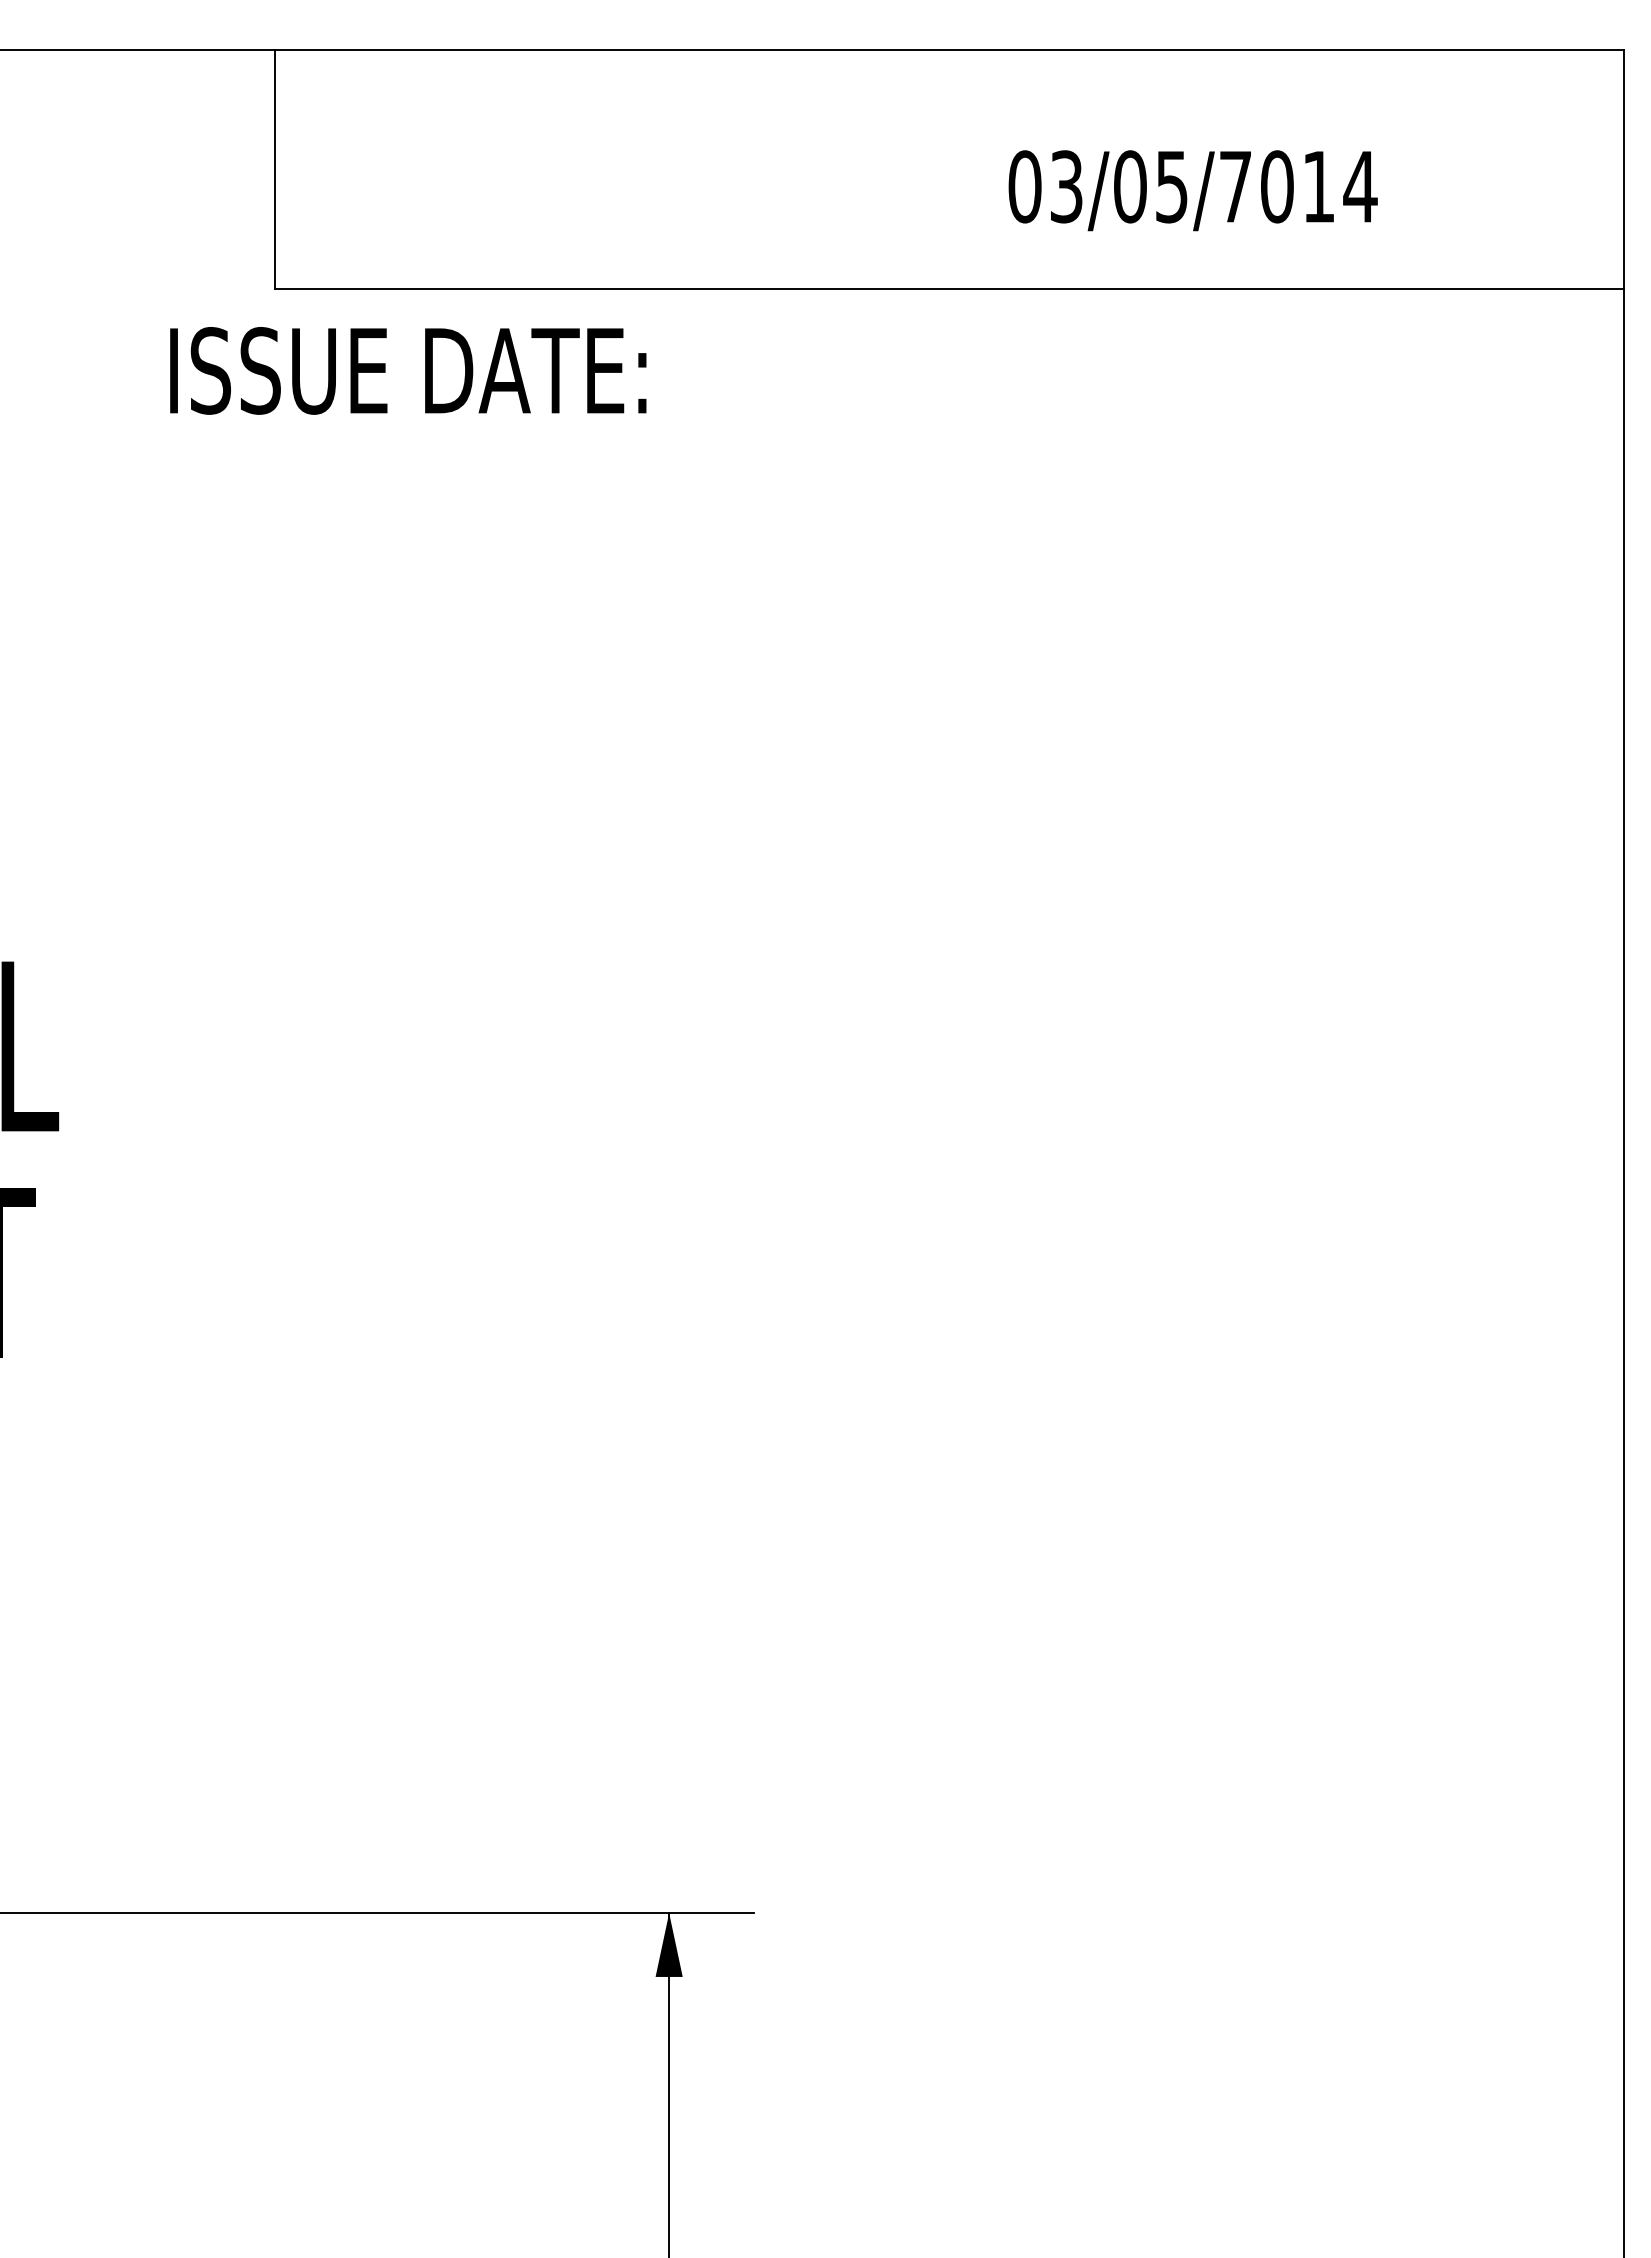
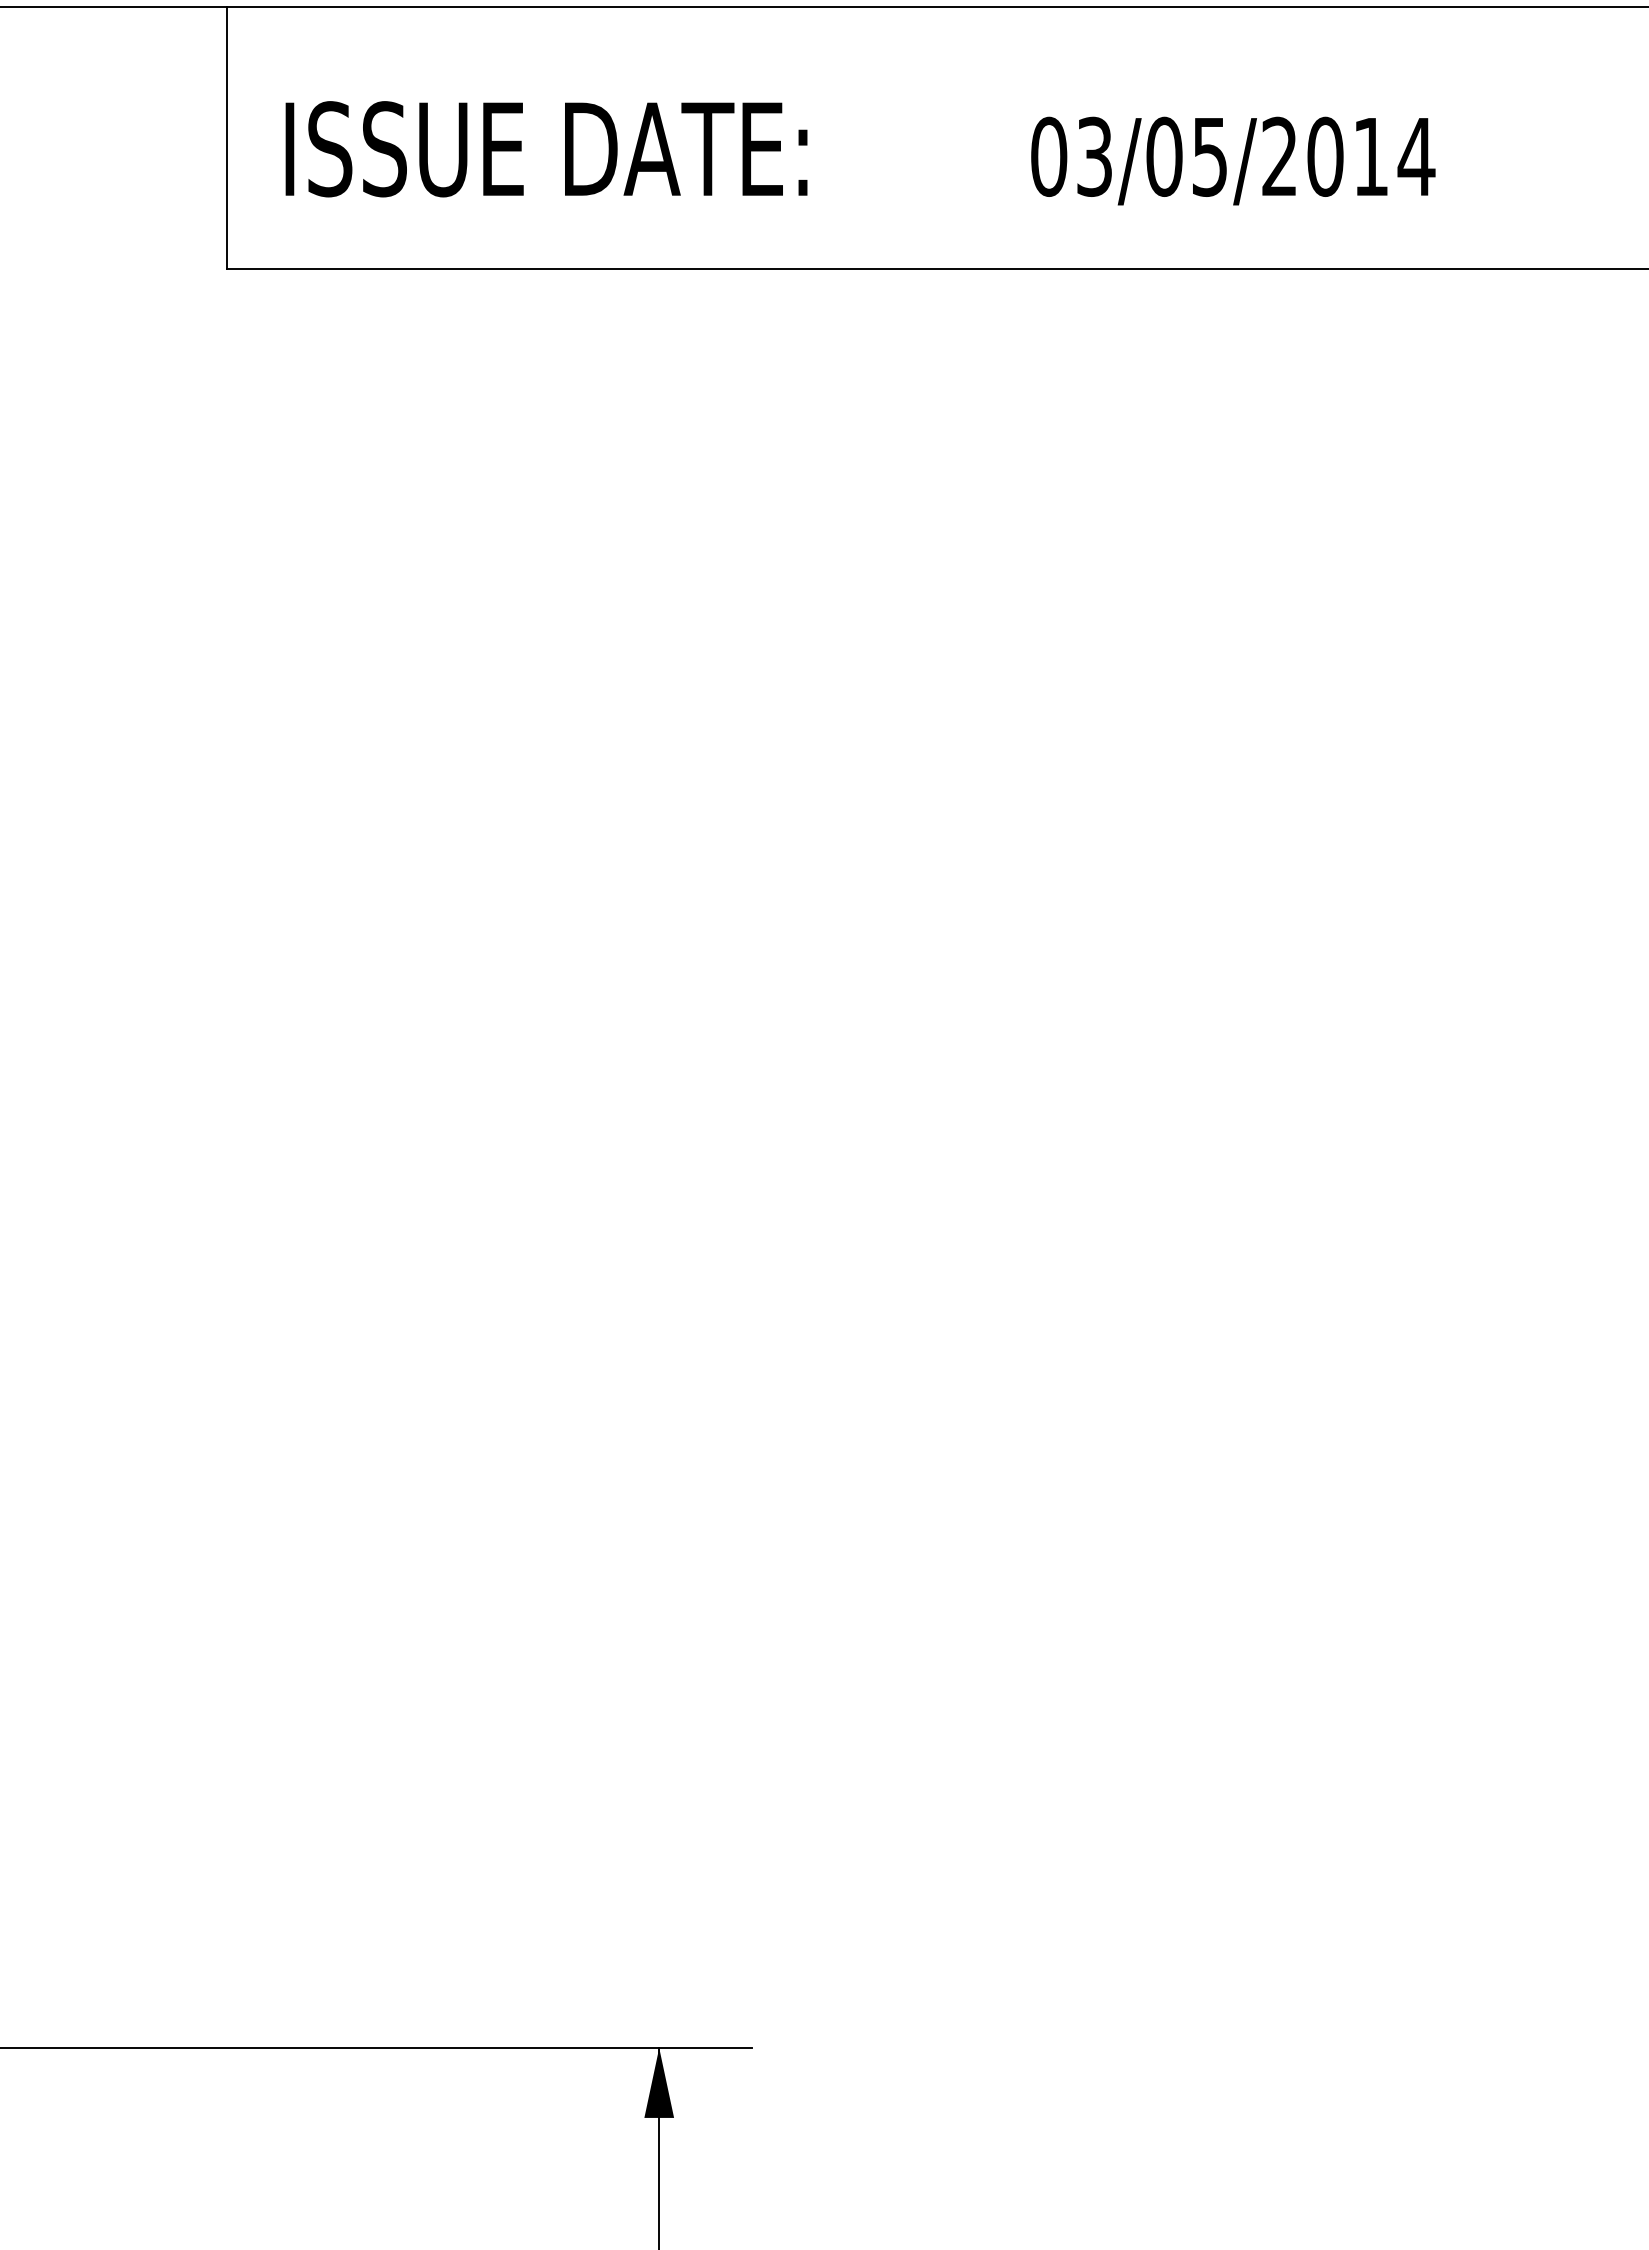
text: (1234, 186) -> (1278, 156), 03/05/7014 -> 03/05/2014
text: (408, 370) -> (546, 148), moved

